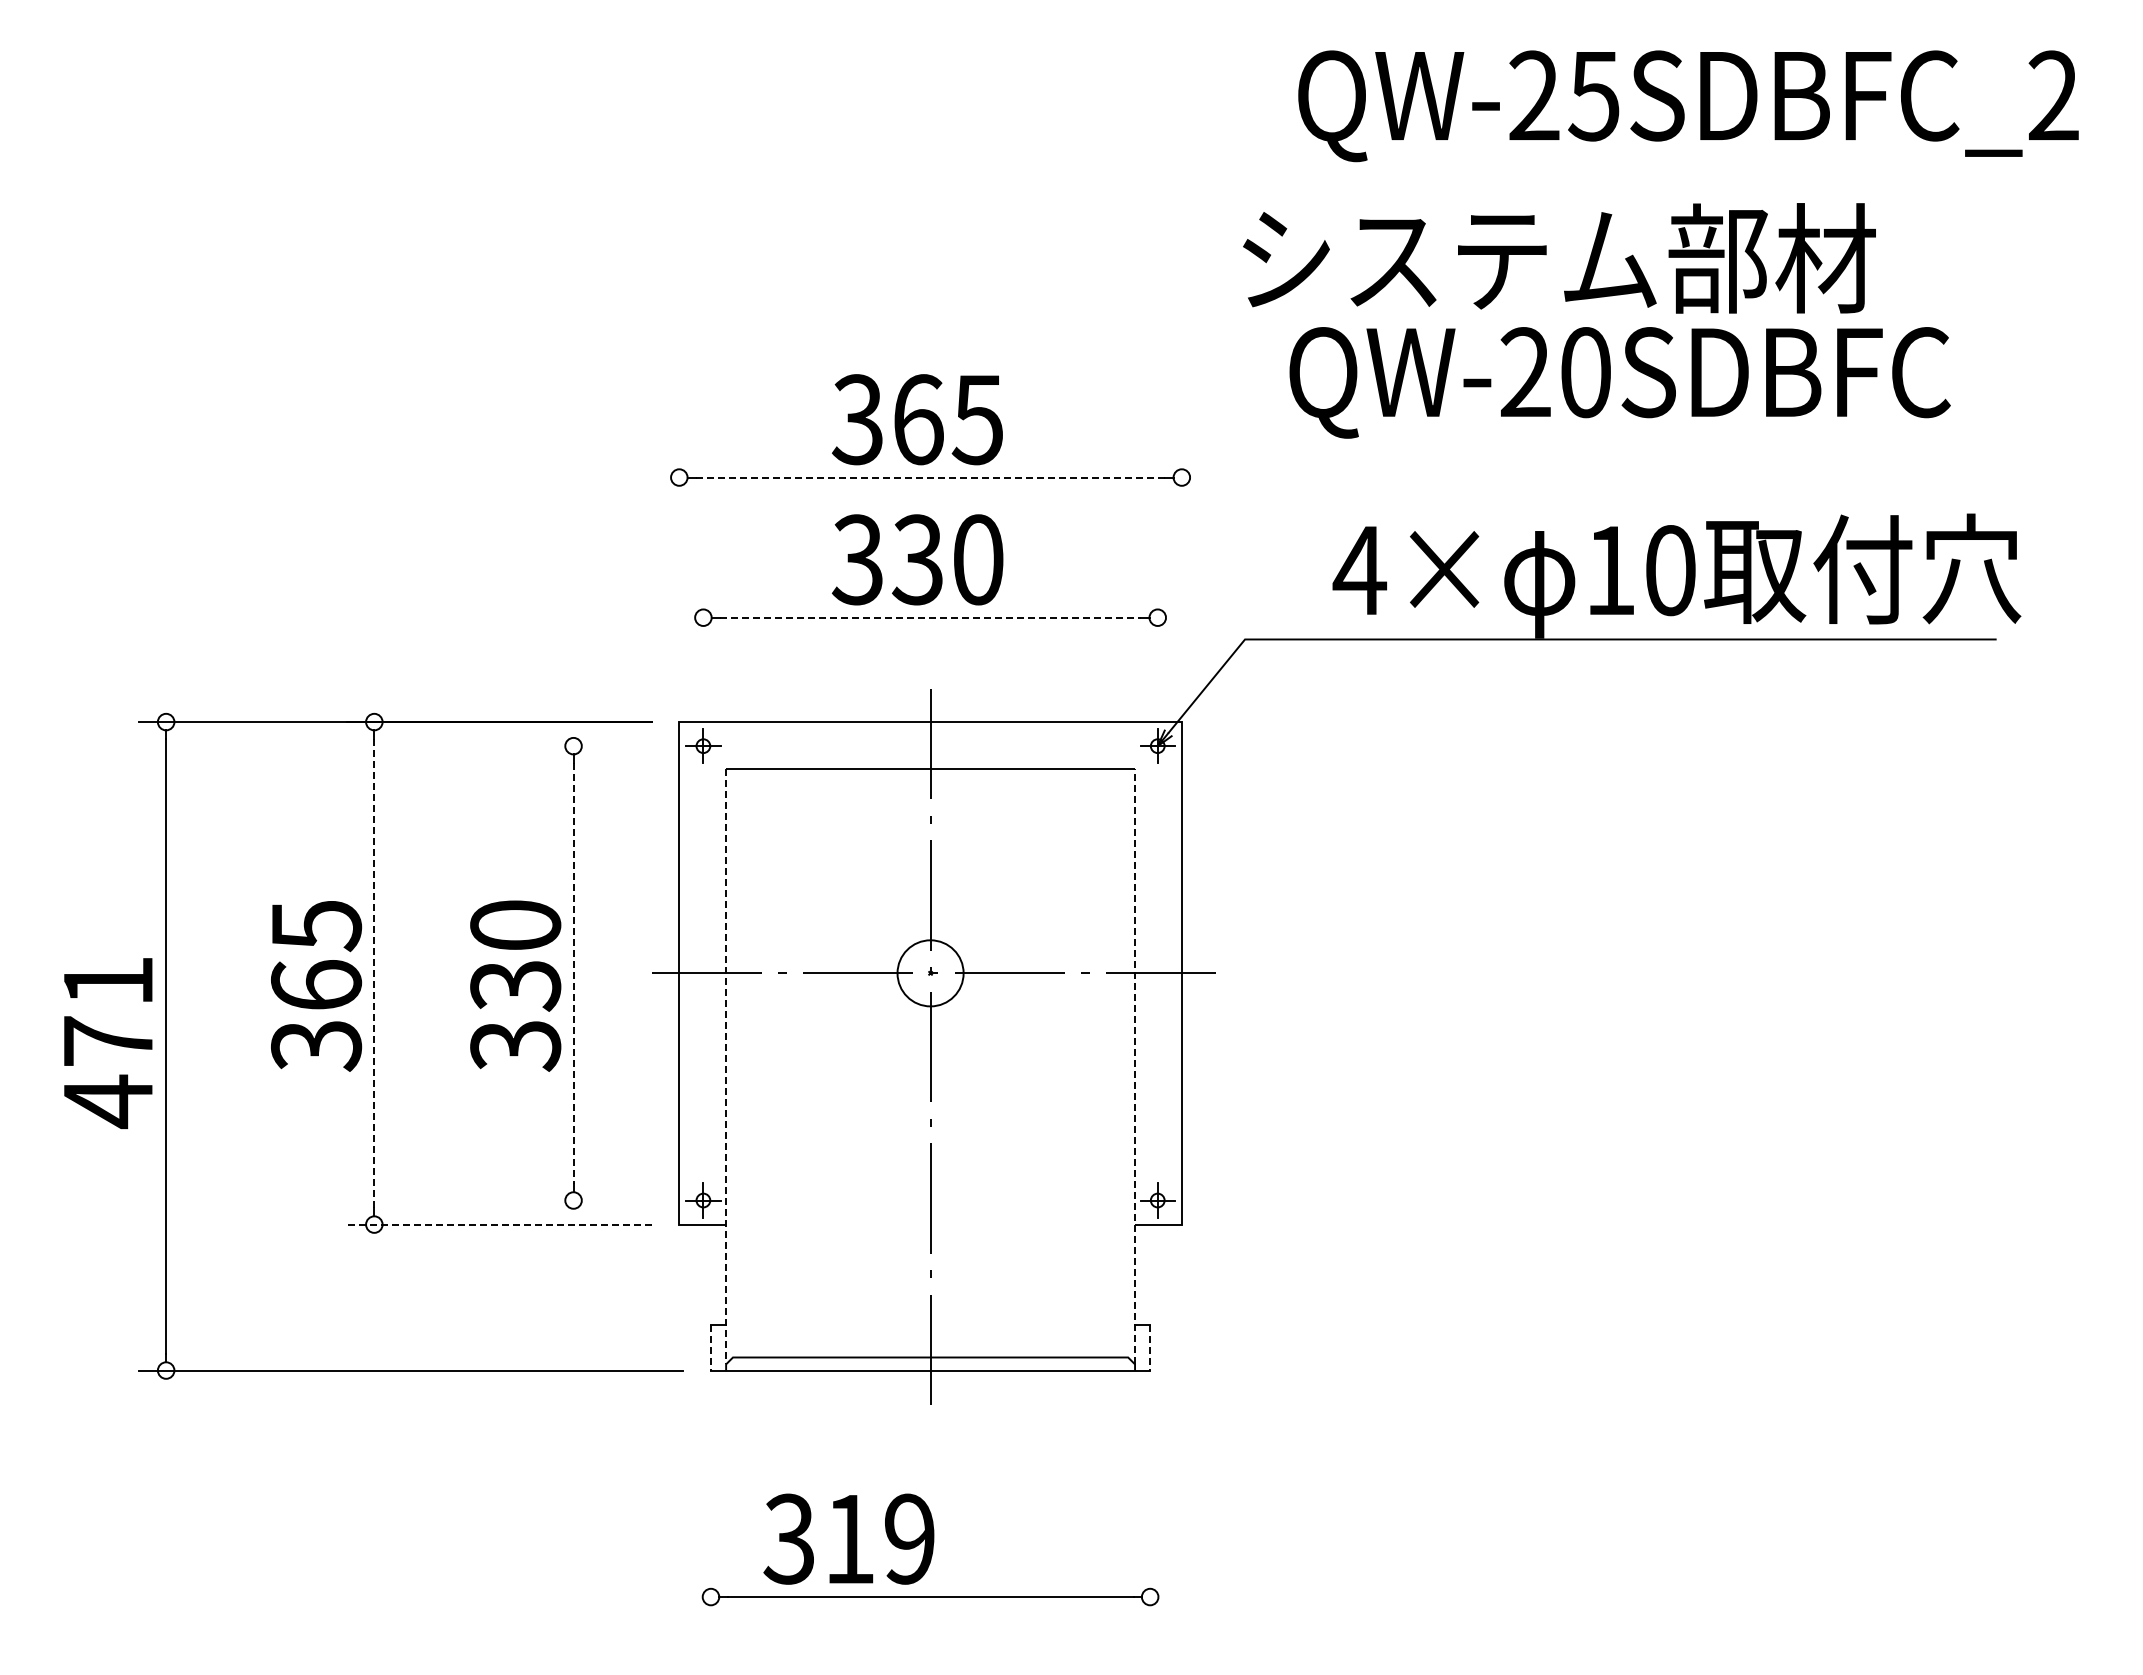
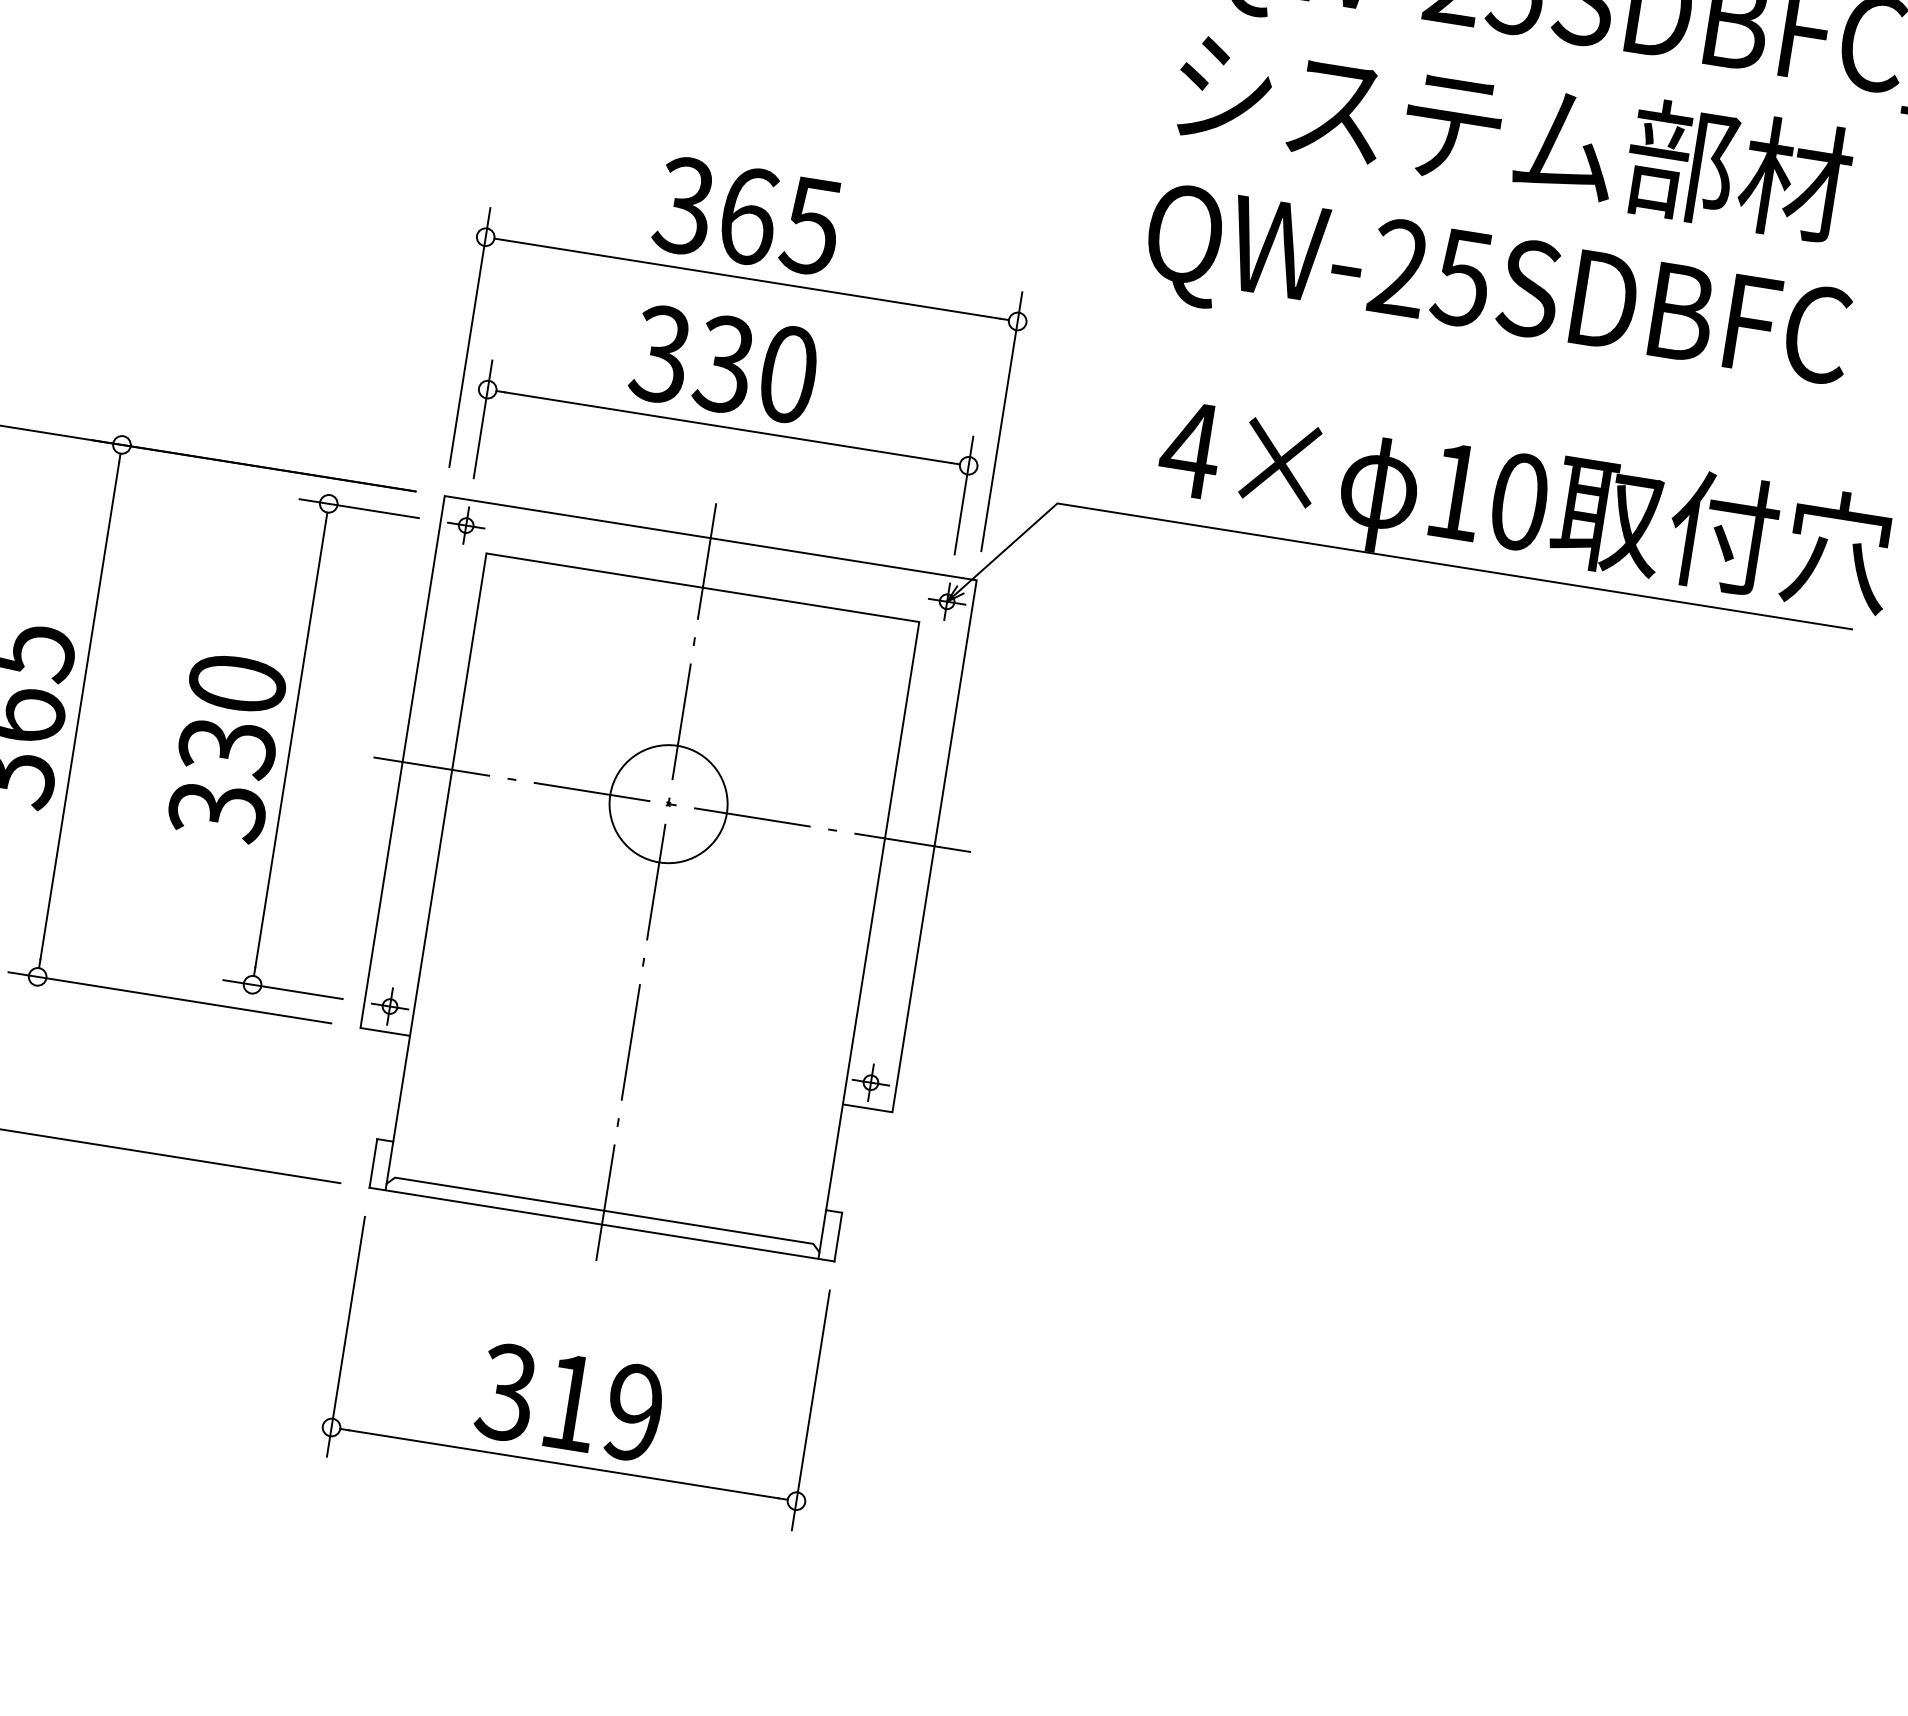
text: (1559, 258) -> (1513, 135), moved
text: (1584, 372) -> (1461, 277), QW-20SDBFC -> QW-25SDBFC
line: (930, 477) -> (751, 279), dashed -> solid
line: (679, 572) -> (470, 337), added
line: (1181, 572) -> (1001, 421), added
line: (930, 617) -> (728, 427), dashed -> solid
line: (703, 645) -> (483, 419), added
line: (1157, 645) -> (963, 495), added
line: (602, 746) -> (359, 509), added
line: (374, 973) -> (79, 711), dashed -> solid
line: (573, 973) -> (290, 744), dashed -> solid
circle: (930, 973) -> (668, 804), size x1.67
line: (726, 1066) -> (436, 868), dashed -> solid
line: (1135, 1066) -> (869, 937), dashed -> solid
line: (602, 1200) -> (283, 989), added
line: (498, 1224) -> (169, 997), dashed -> solid
line: (710, 1347) -> (372, 1163), dashed -> solid
line: (1150, 1347) -> (838, 1237), dashed -> solid
line: (710, 1511) -> (345, 1336), added
line: (1150, 1511) -> (811, 1410), added
text: (848, 1538) -> (569, 1401), moved

